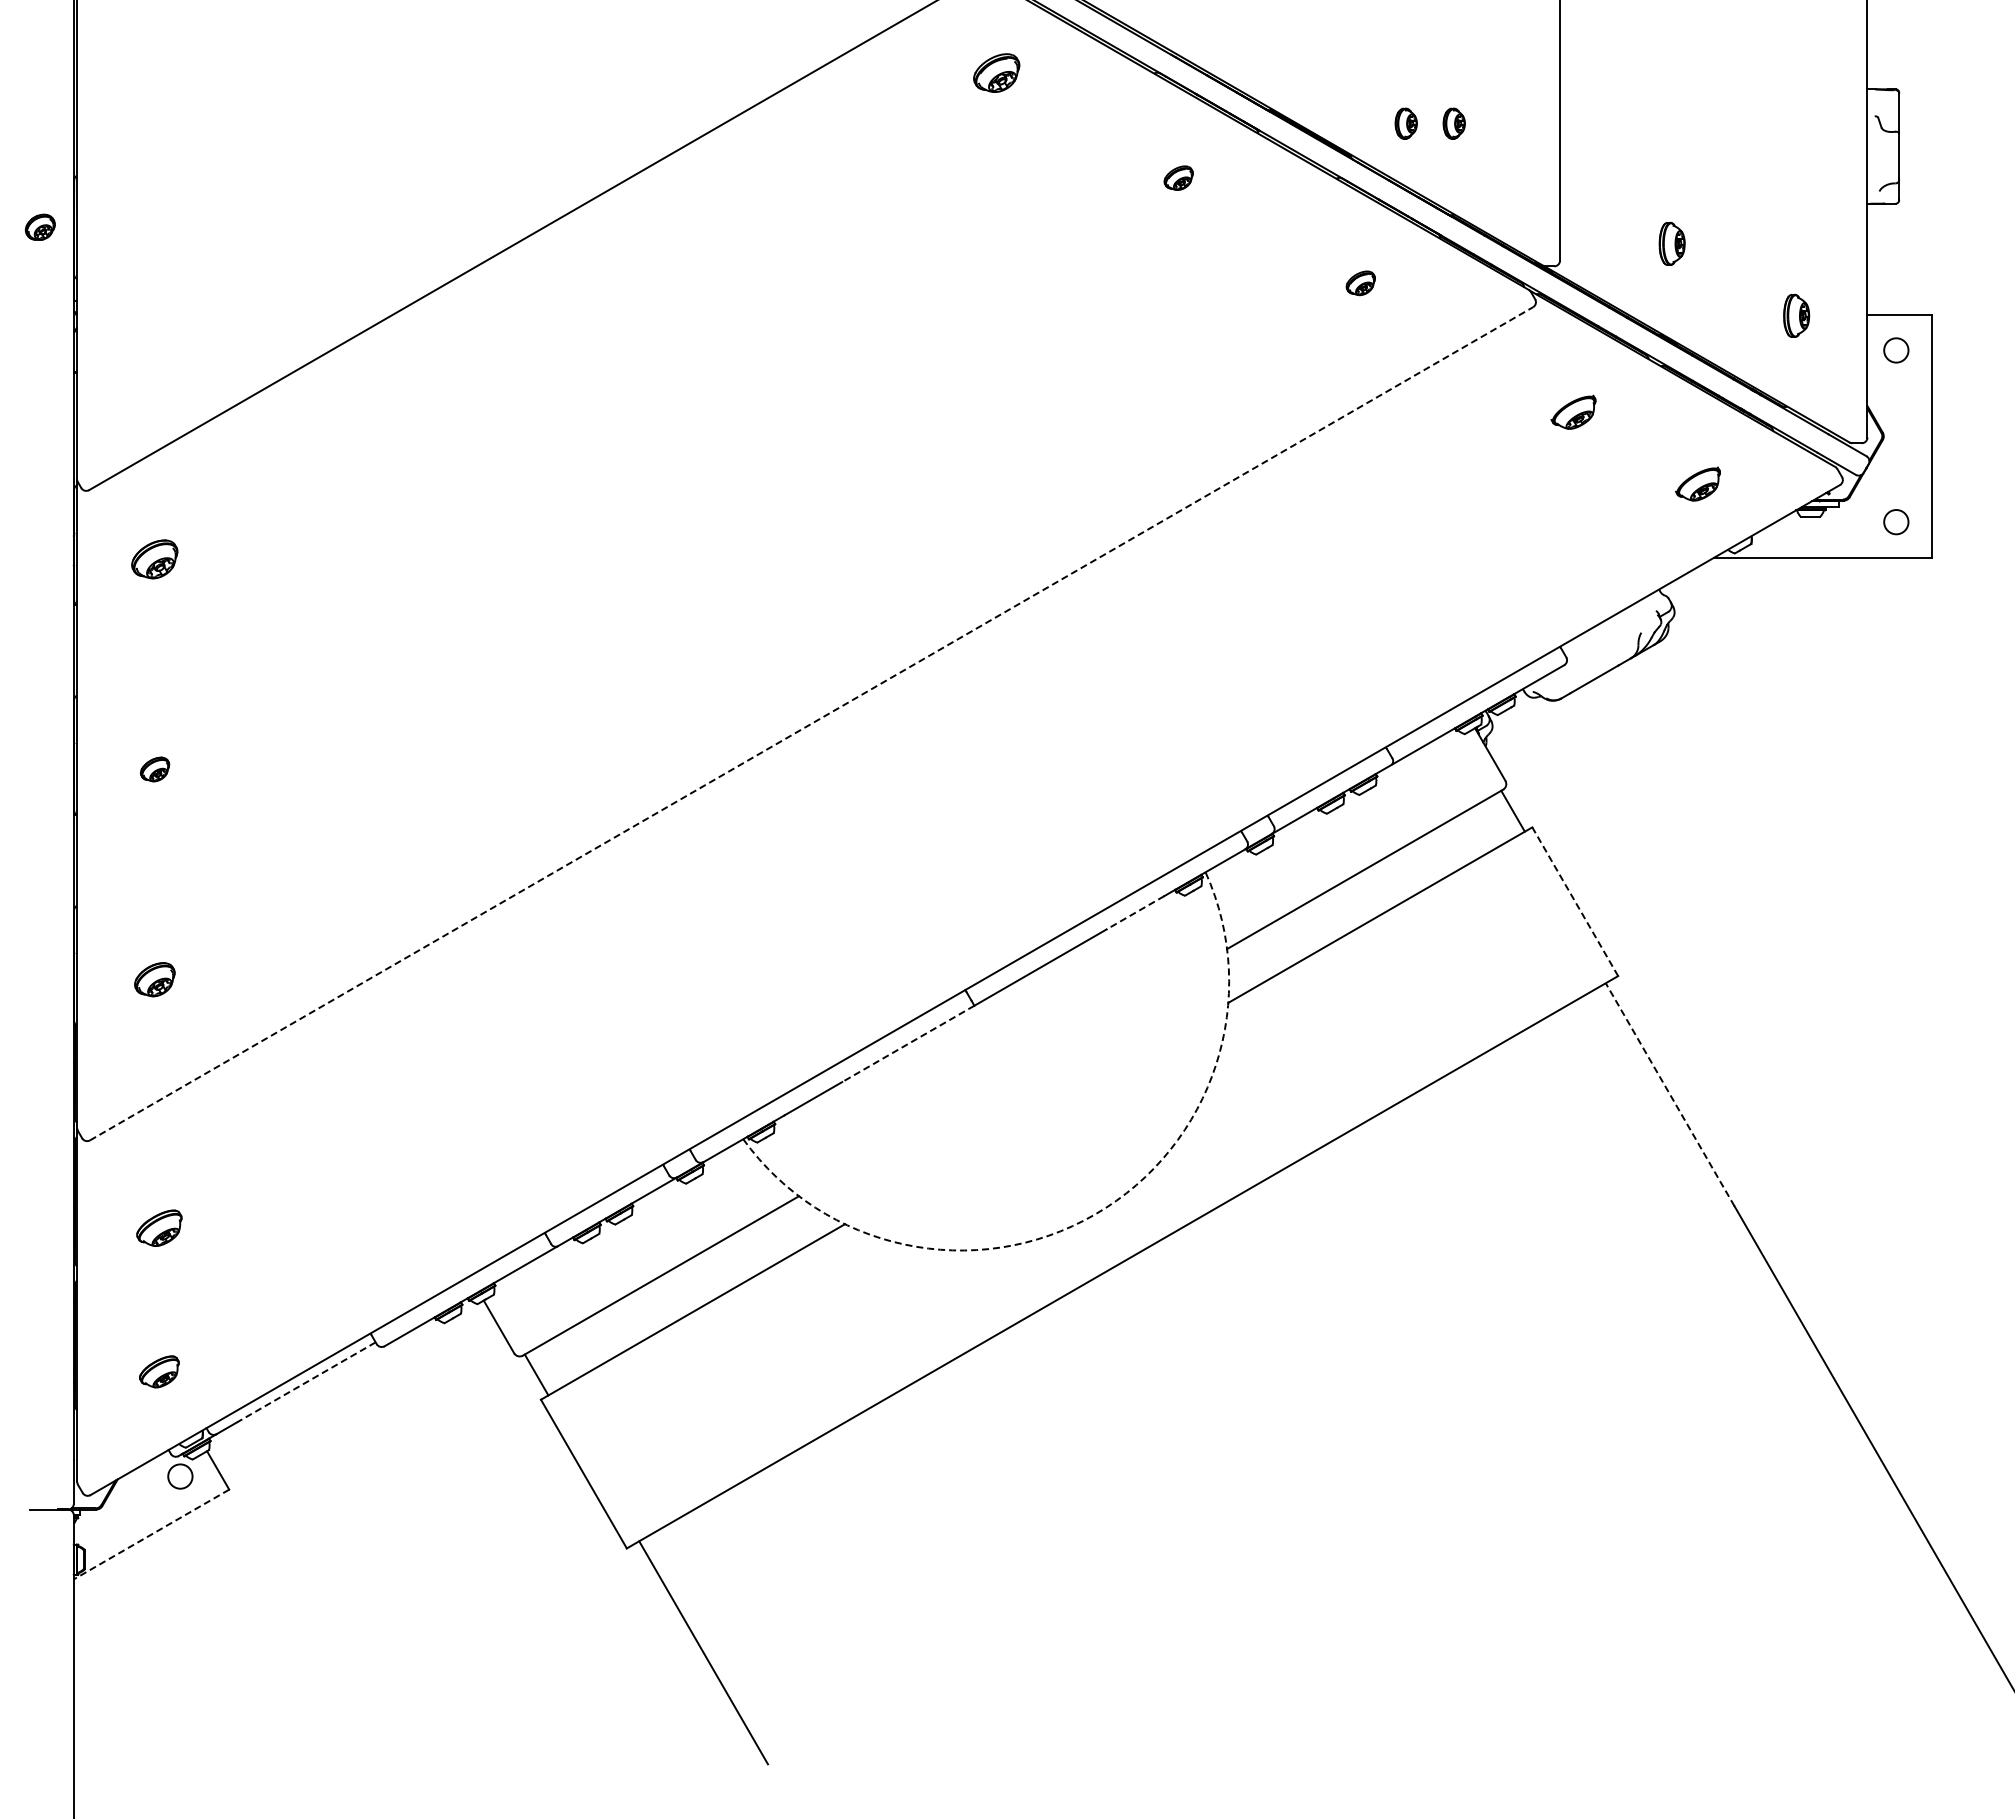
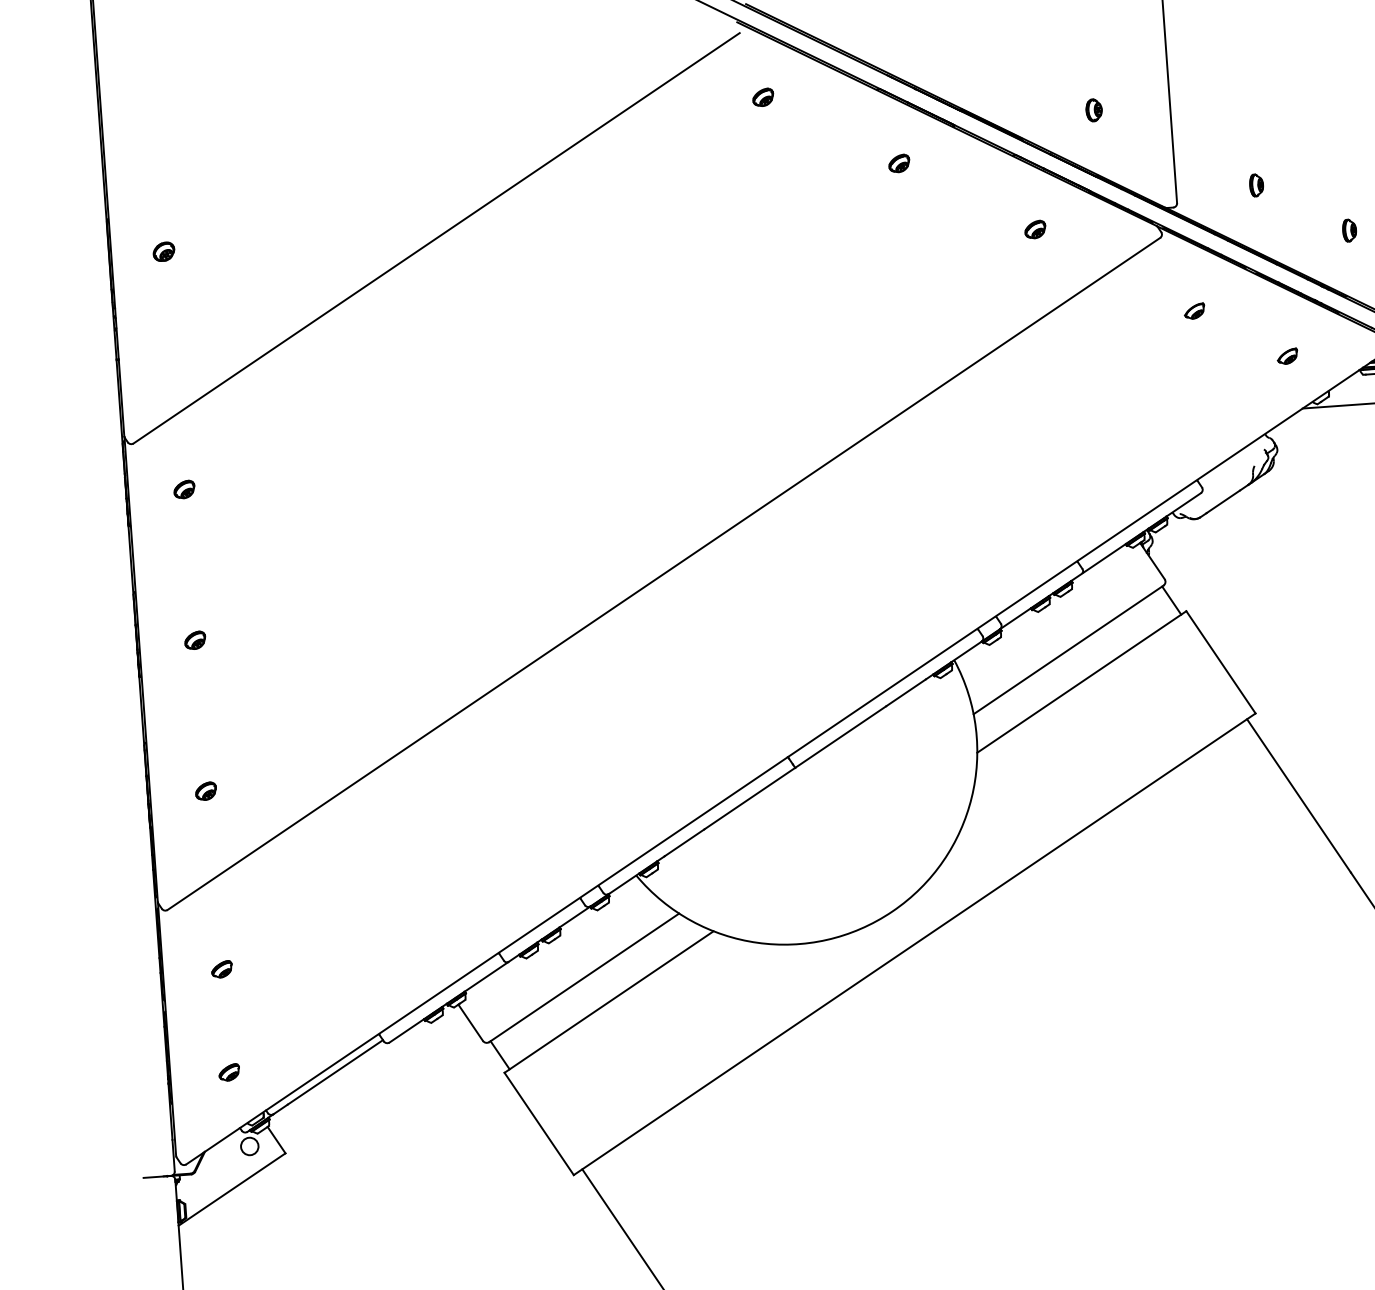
part: (996, 72) -> (763, 97), size x0.62
part: (1405, 123) -> (1059, 112), removed
part: (39, 226) -> (163, 251), moved
part: (1671, 243) -> (1256, 185), size x0.71
part: (1796, 315) -> (1349, 230), size x0.71
part: (1573, 411) -> (1194, 310), size x0.62
part: (1697, 483) -> (1287, 355), size x0.62
part: (155, 558) -> (184, 489), size x0.62
line: (812, 723) -> (664, 573), dashed -> solid
line: (1575, 901) -> (1221, 662), dashed -> solid
line: (1135, 913) -> (906, 693), dashed -> solid
part: (155, 979) -> (206, 791), size x0.71
line: (907, 1044) -> (749, 799), dashed -> solid
line: (1670, 1094) -> (1299, 795), dashed -> solid
arc: (1094, 1214) -> (892, 911), dashed -> solid
part: (159, 1228) -> (222, 969), size x0.62
part: (159, 1372) -> (229, 1072), size x0.71
line: (306, 1382) -> (335, 1072), dashed -> solid
line: (151, 1534) -> (232, 1189), dashed -> solid

